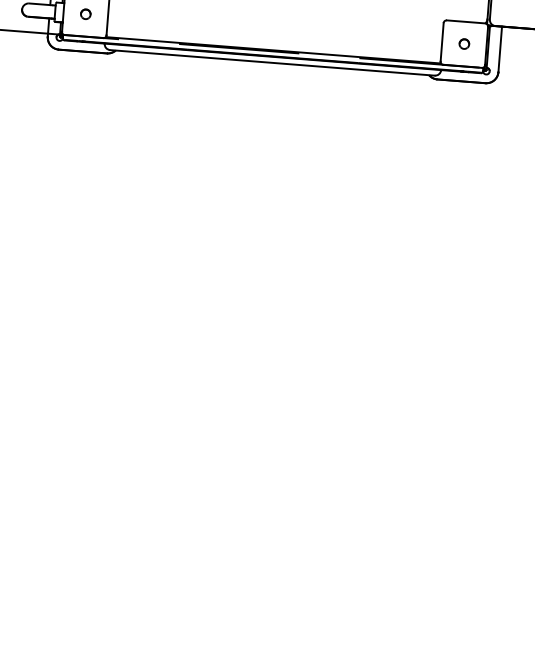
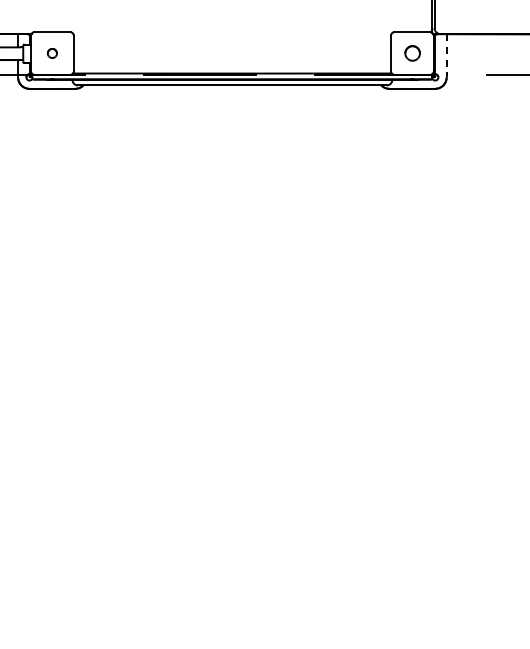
part: (463, 44) -> (411, 53), size x1.6
line: (500, 49) -> (446, 55), solid -> dashed

